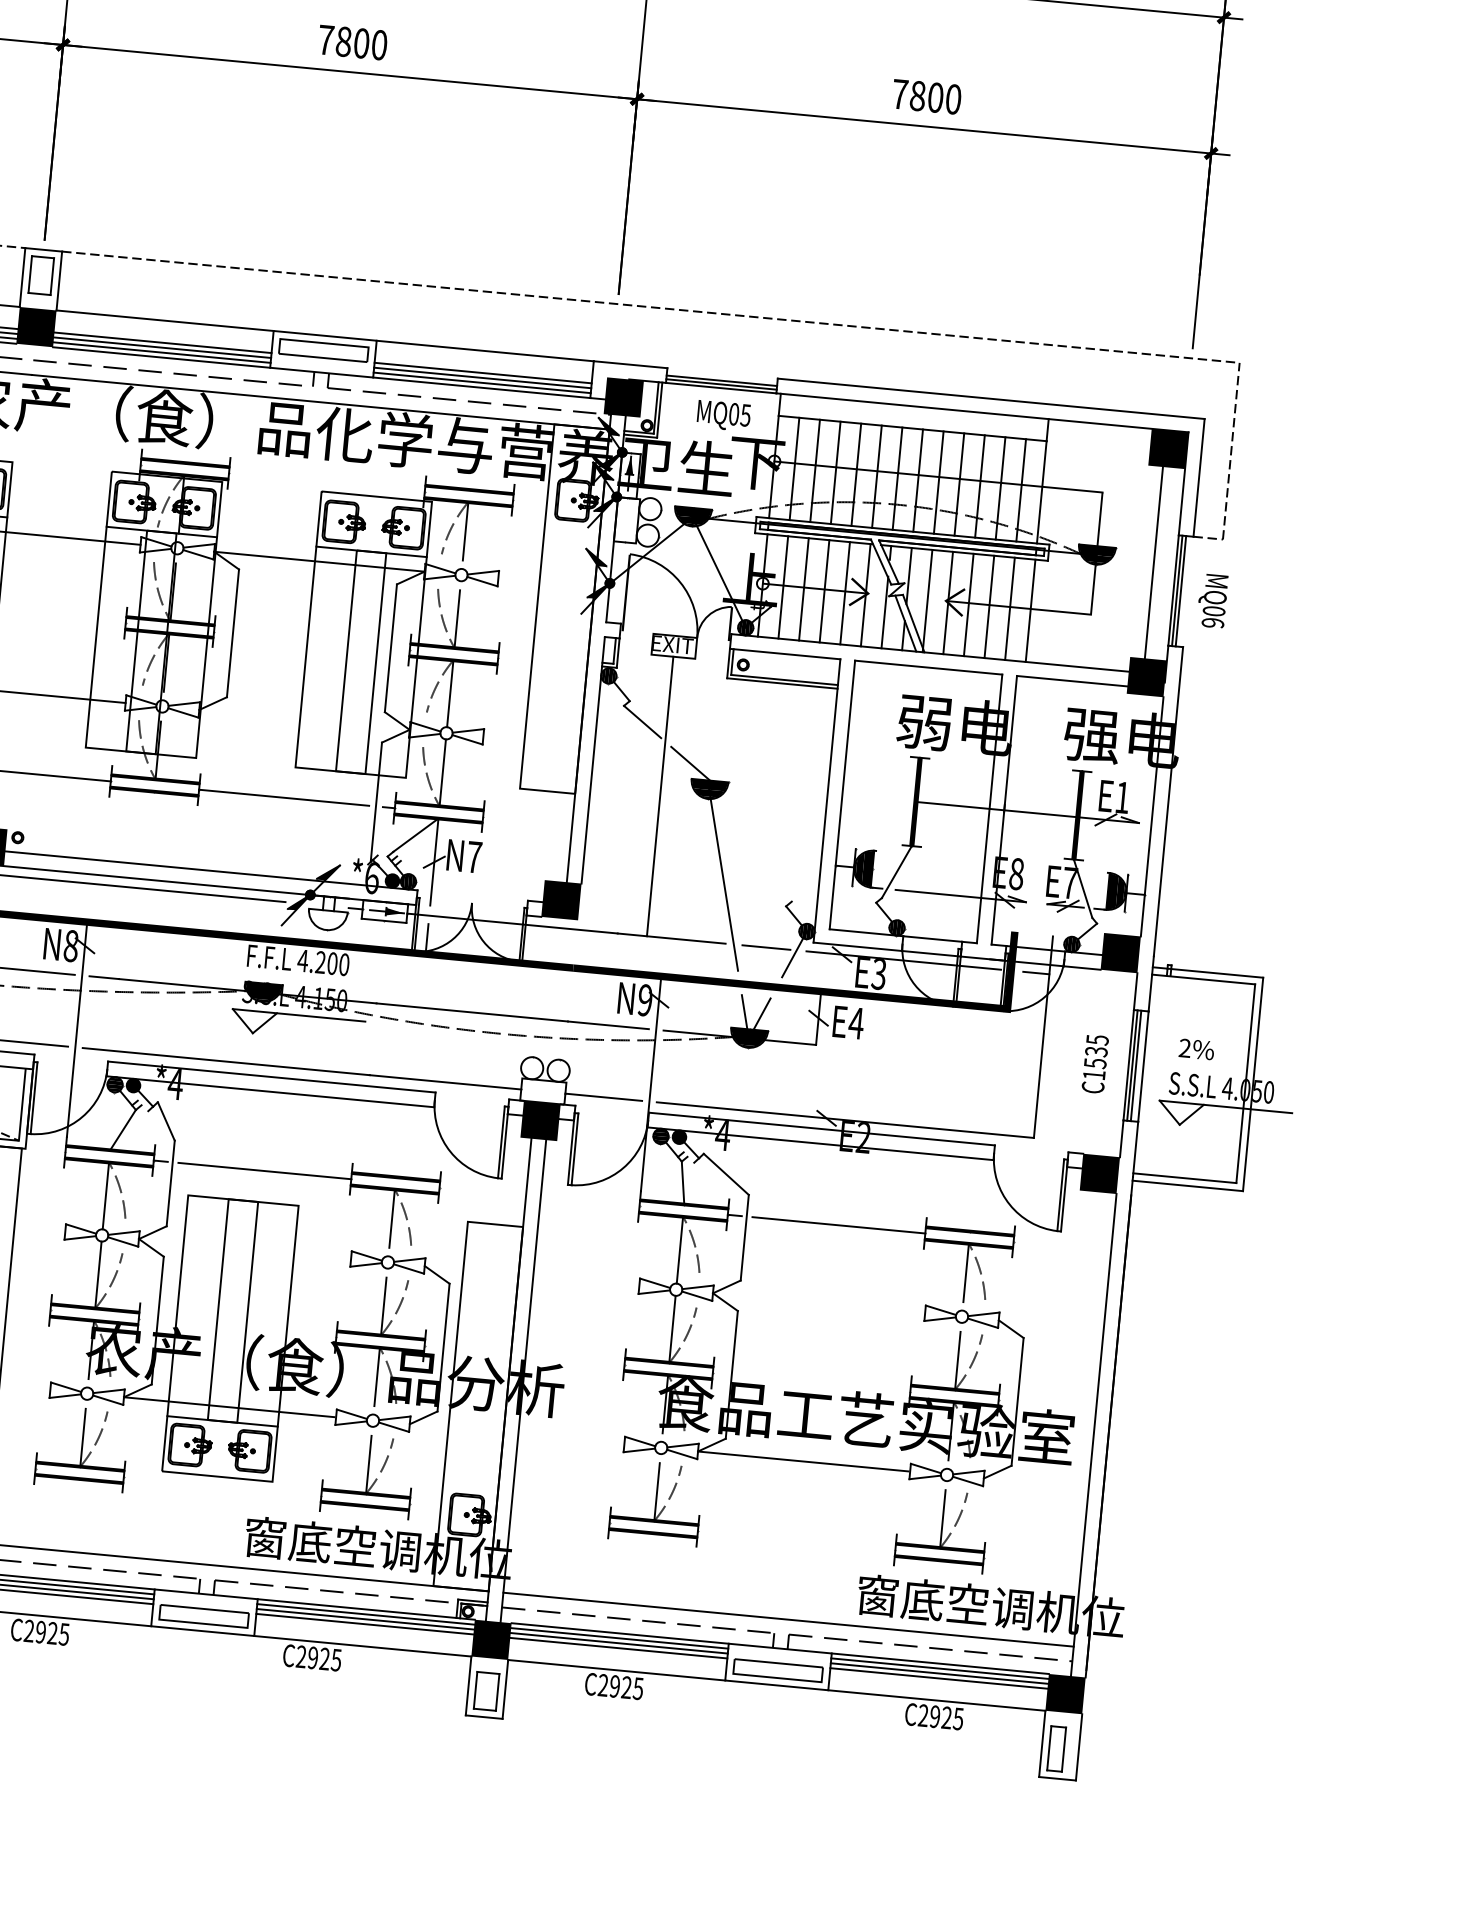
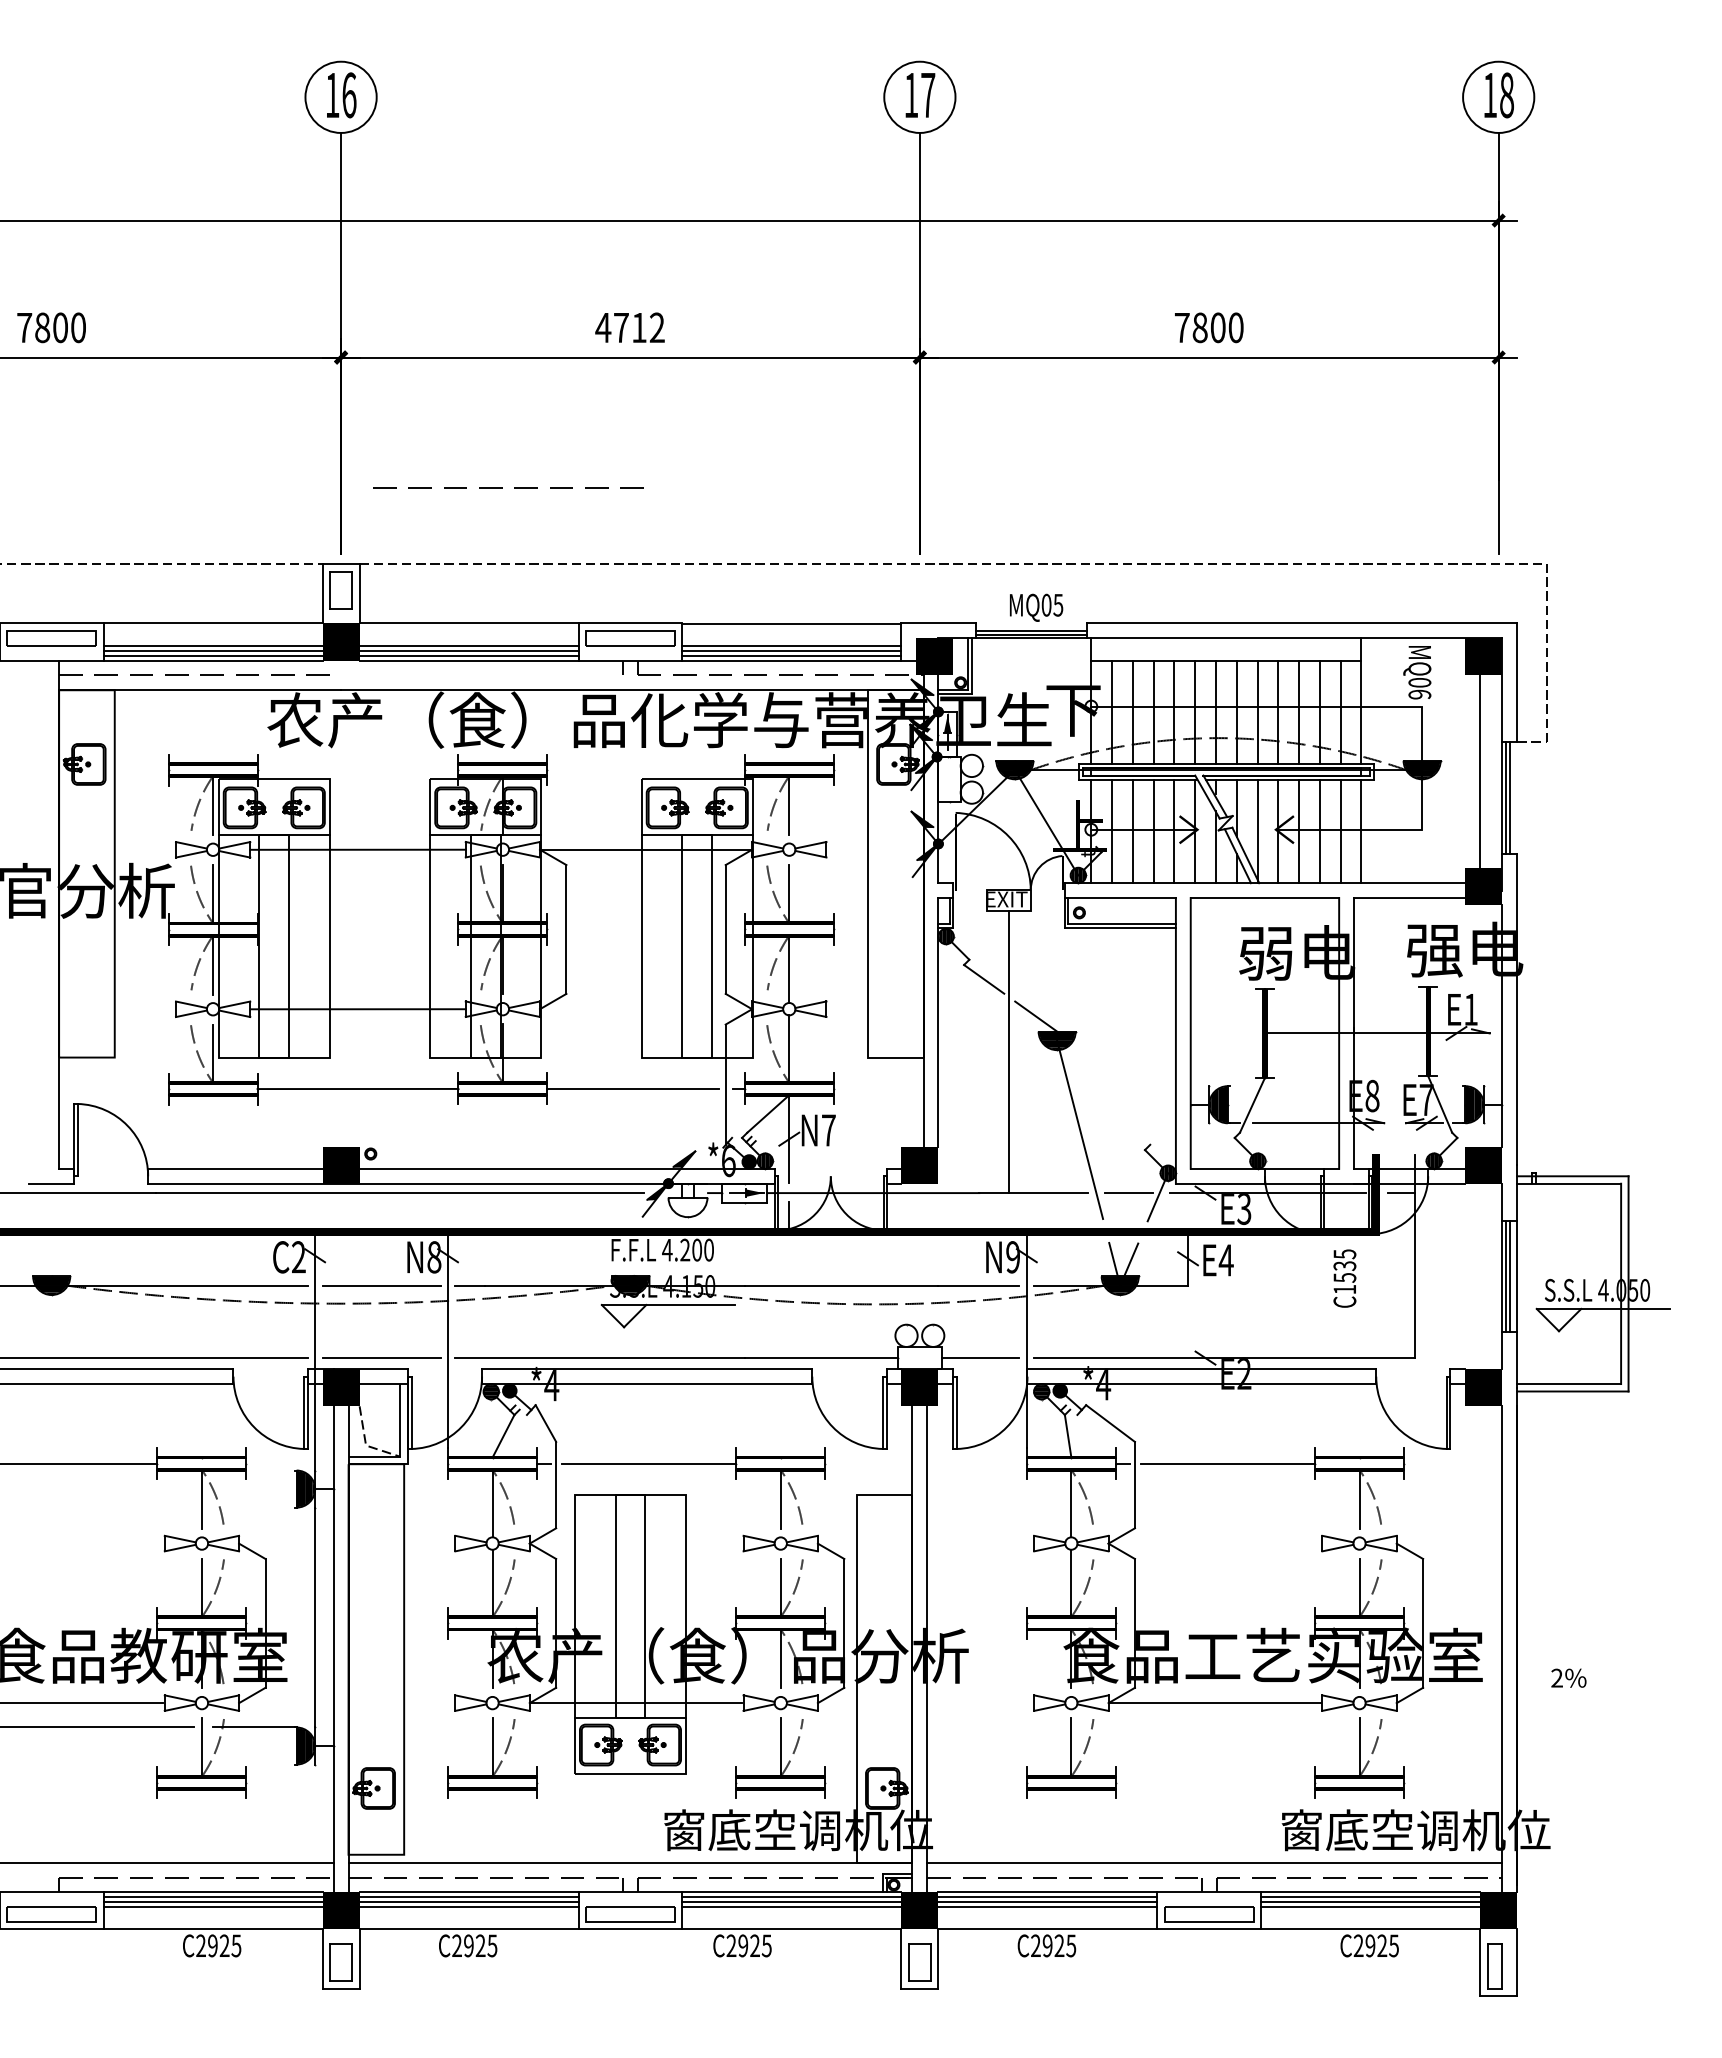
text: (351, 42) -> (629, 327), 7800 -> 4712
line: (161, 371) -> (502, 487), moved
text: (723, 415) -> (1036, 607), moved
text: (1212, 600) -> (1417, 672), moved
text: (1196, 1048) -> (1568, 1677), moved
text: (1094, 1064) -> (1344, 1278), moved

